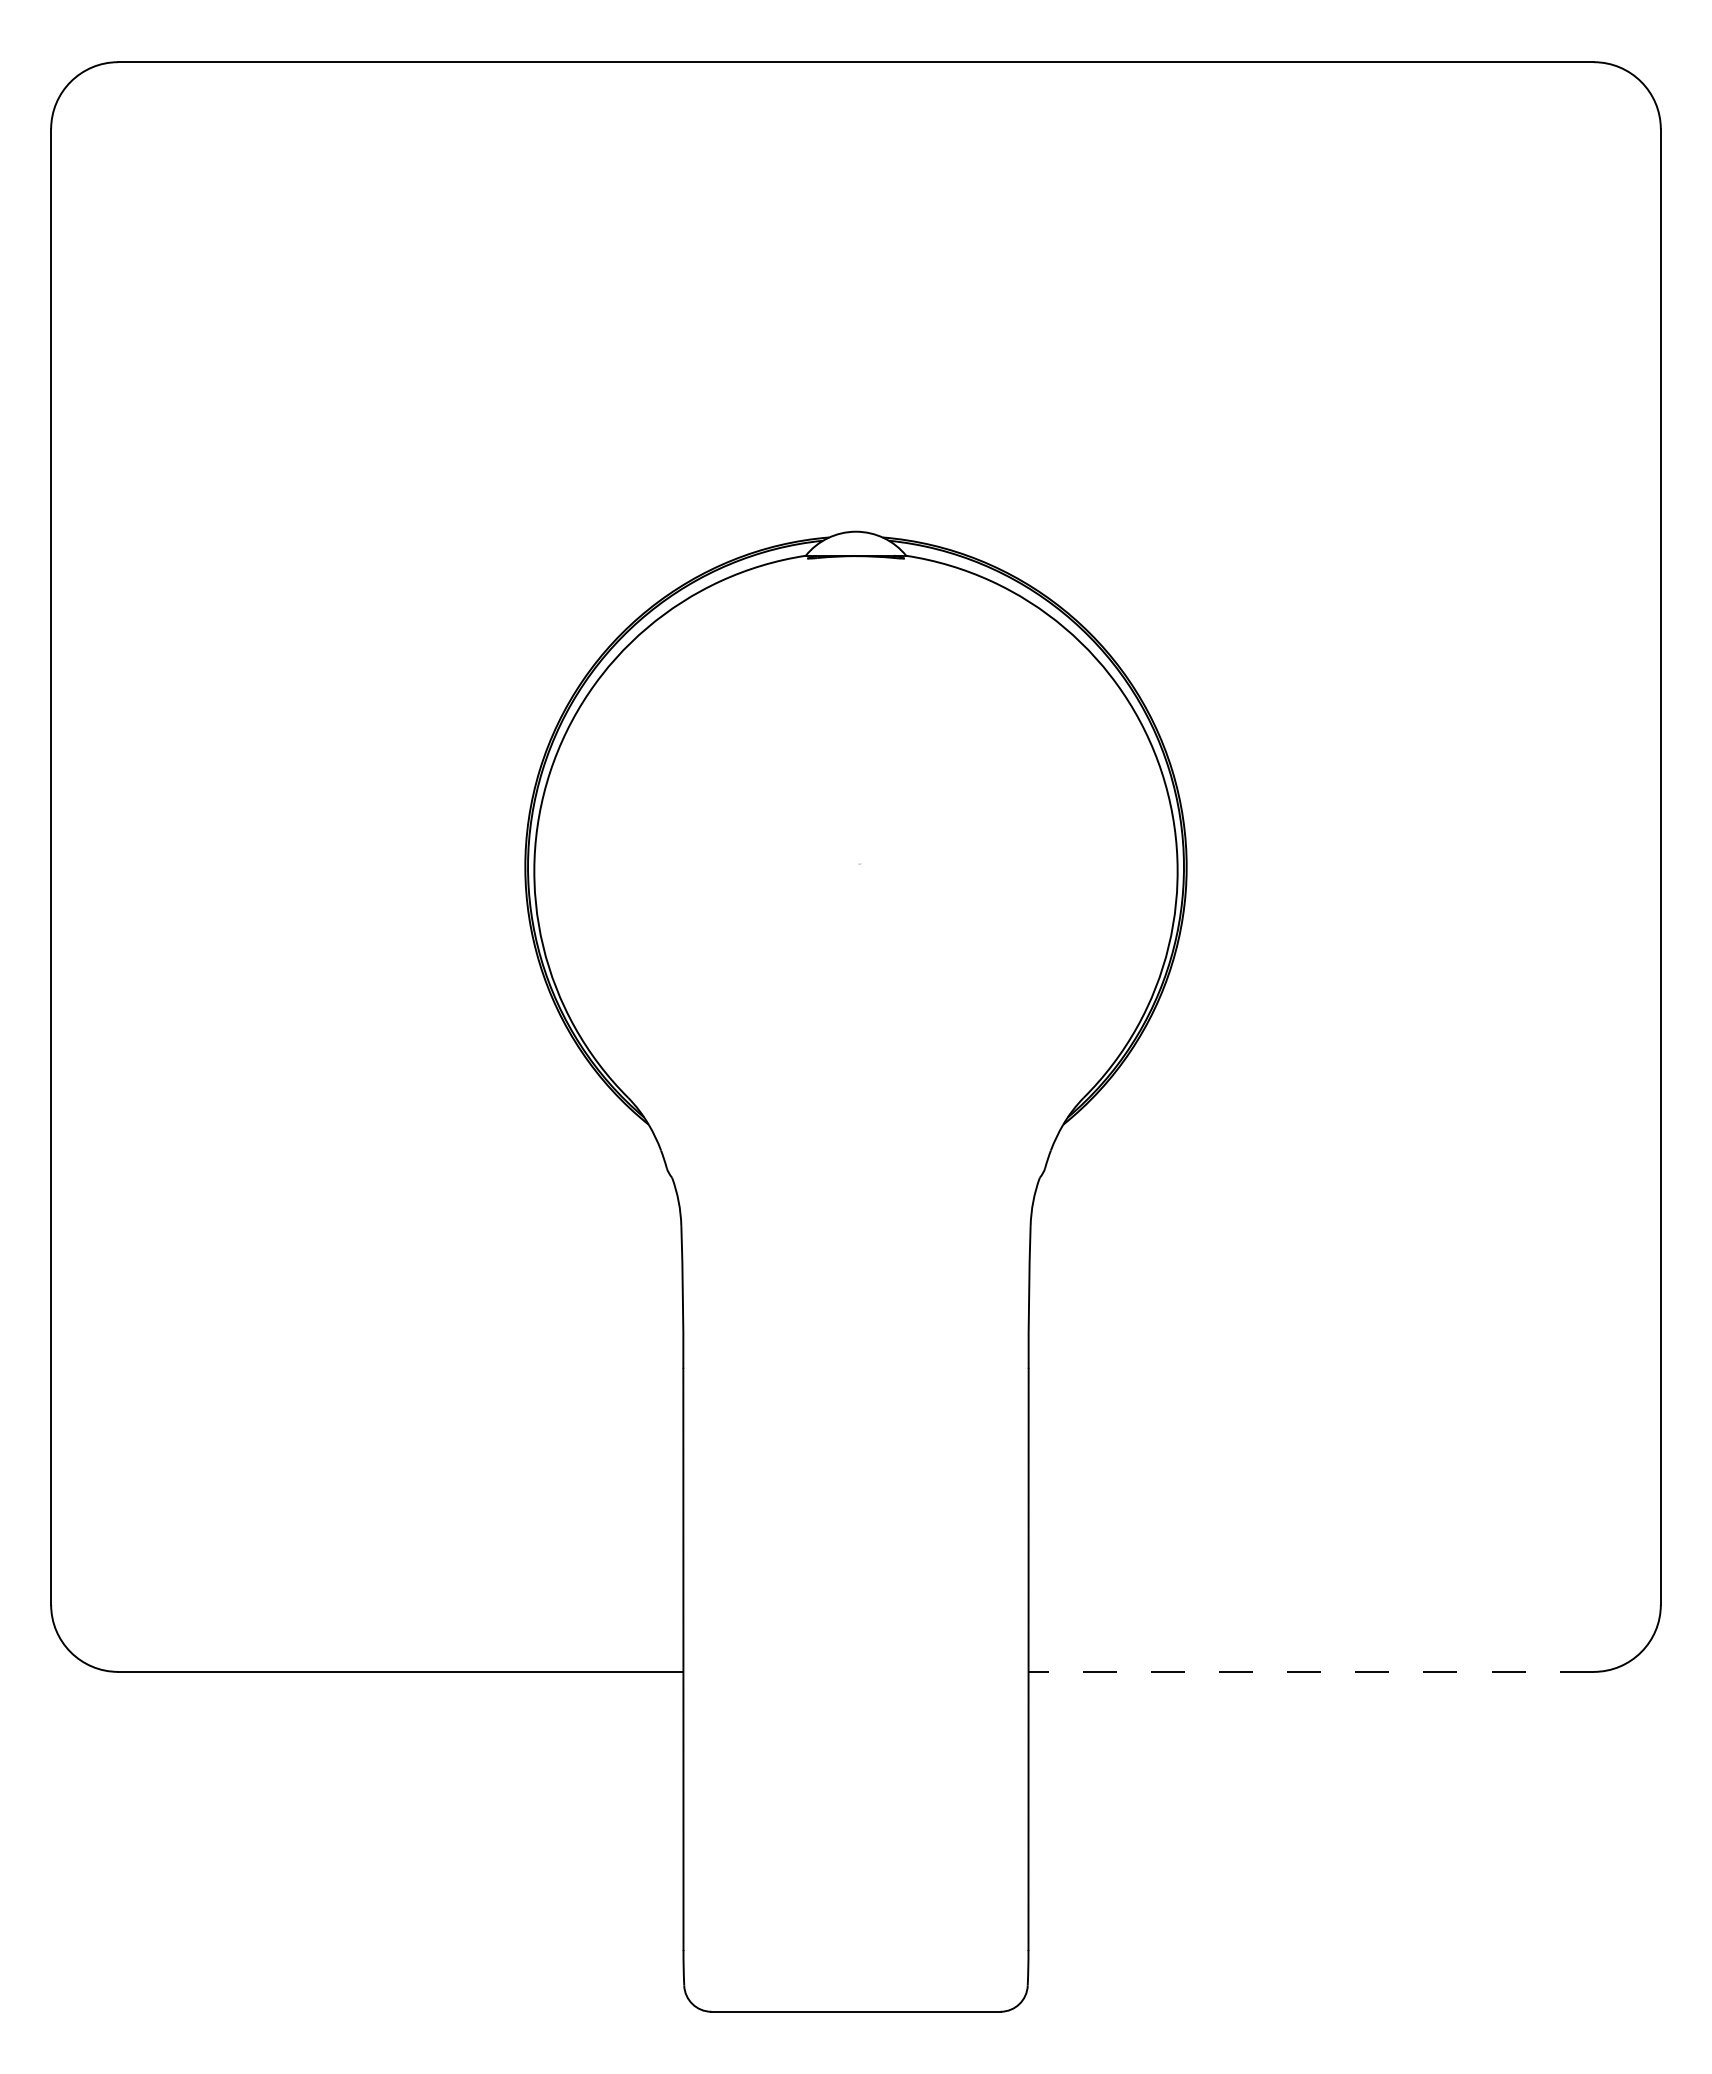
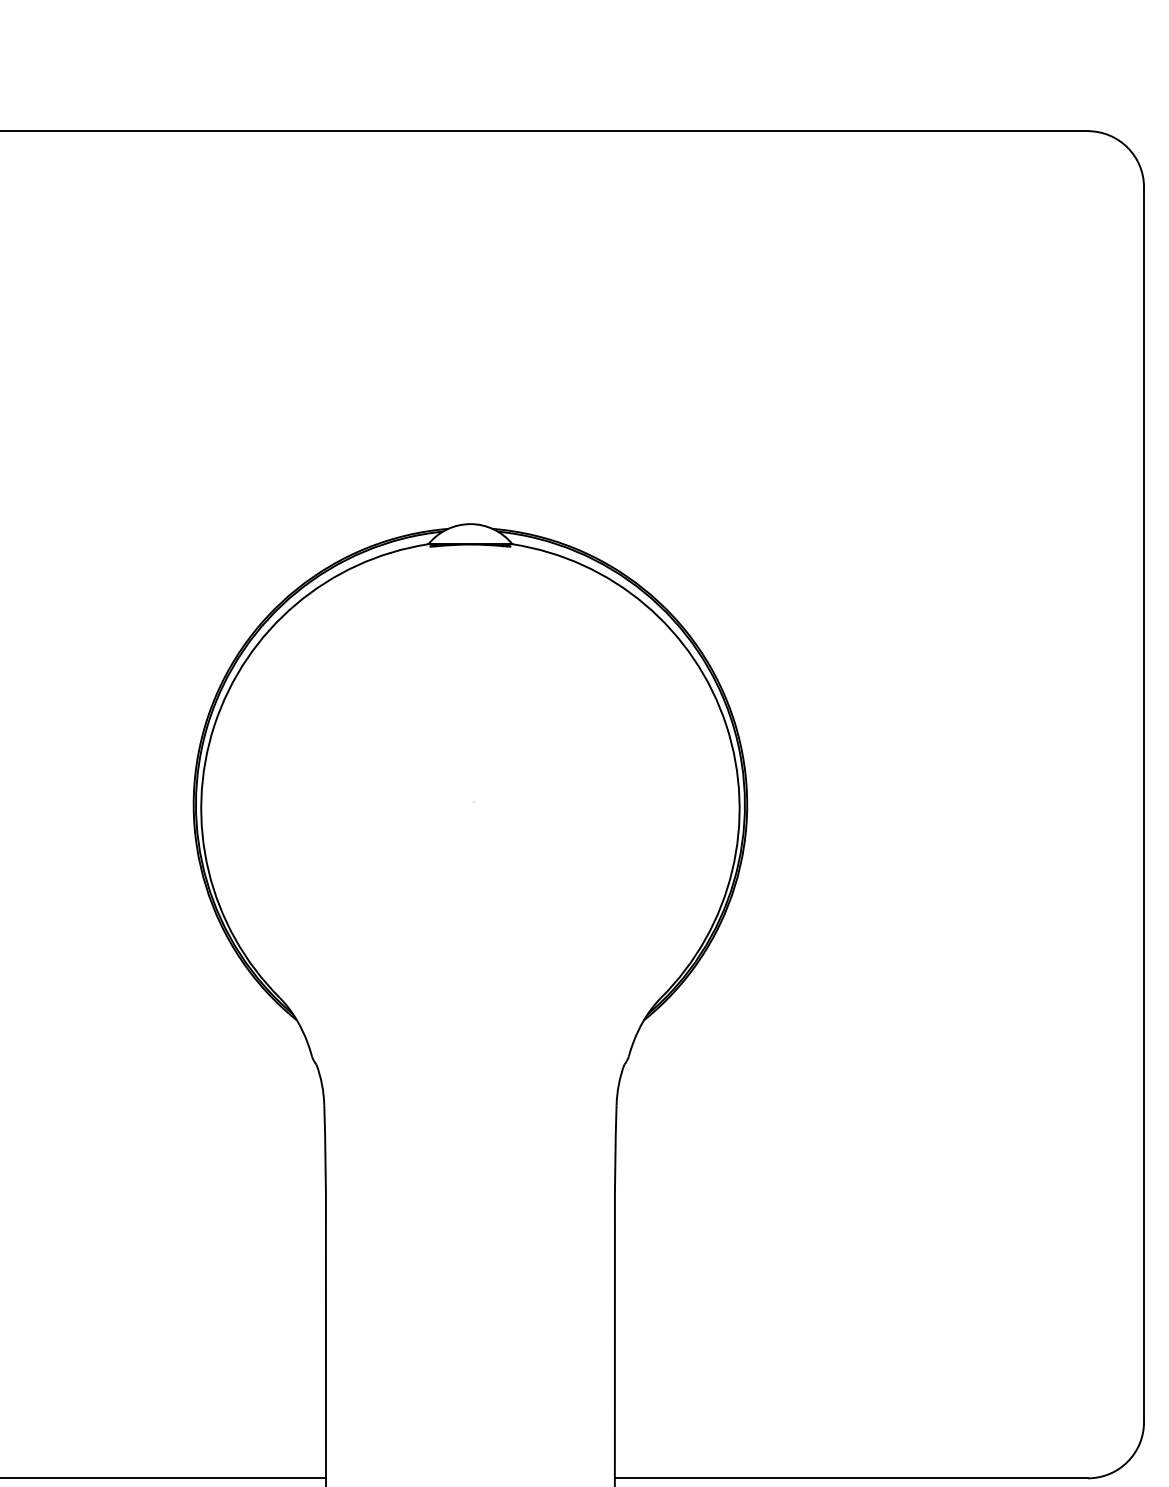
line: (1311, 1671) -> (851, 1477), dashed -> solid

